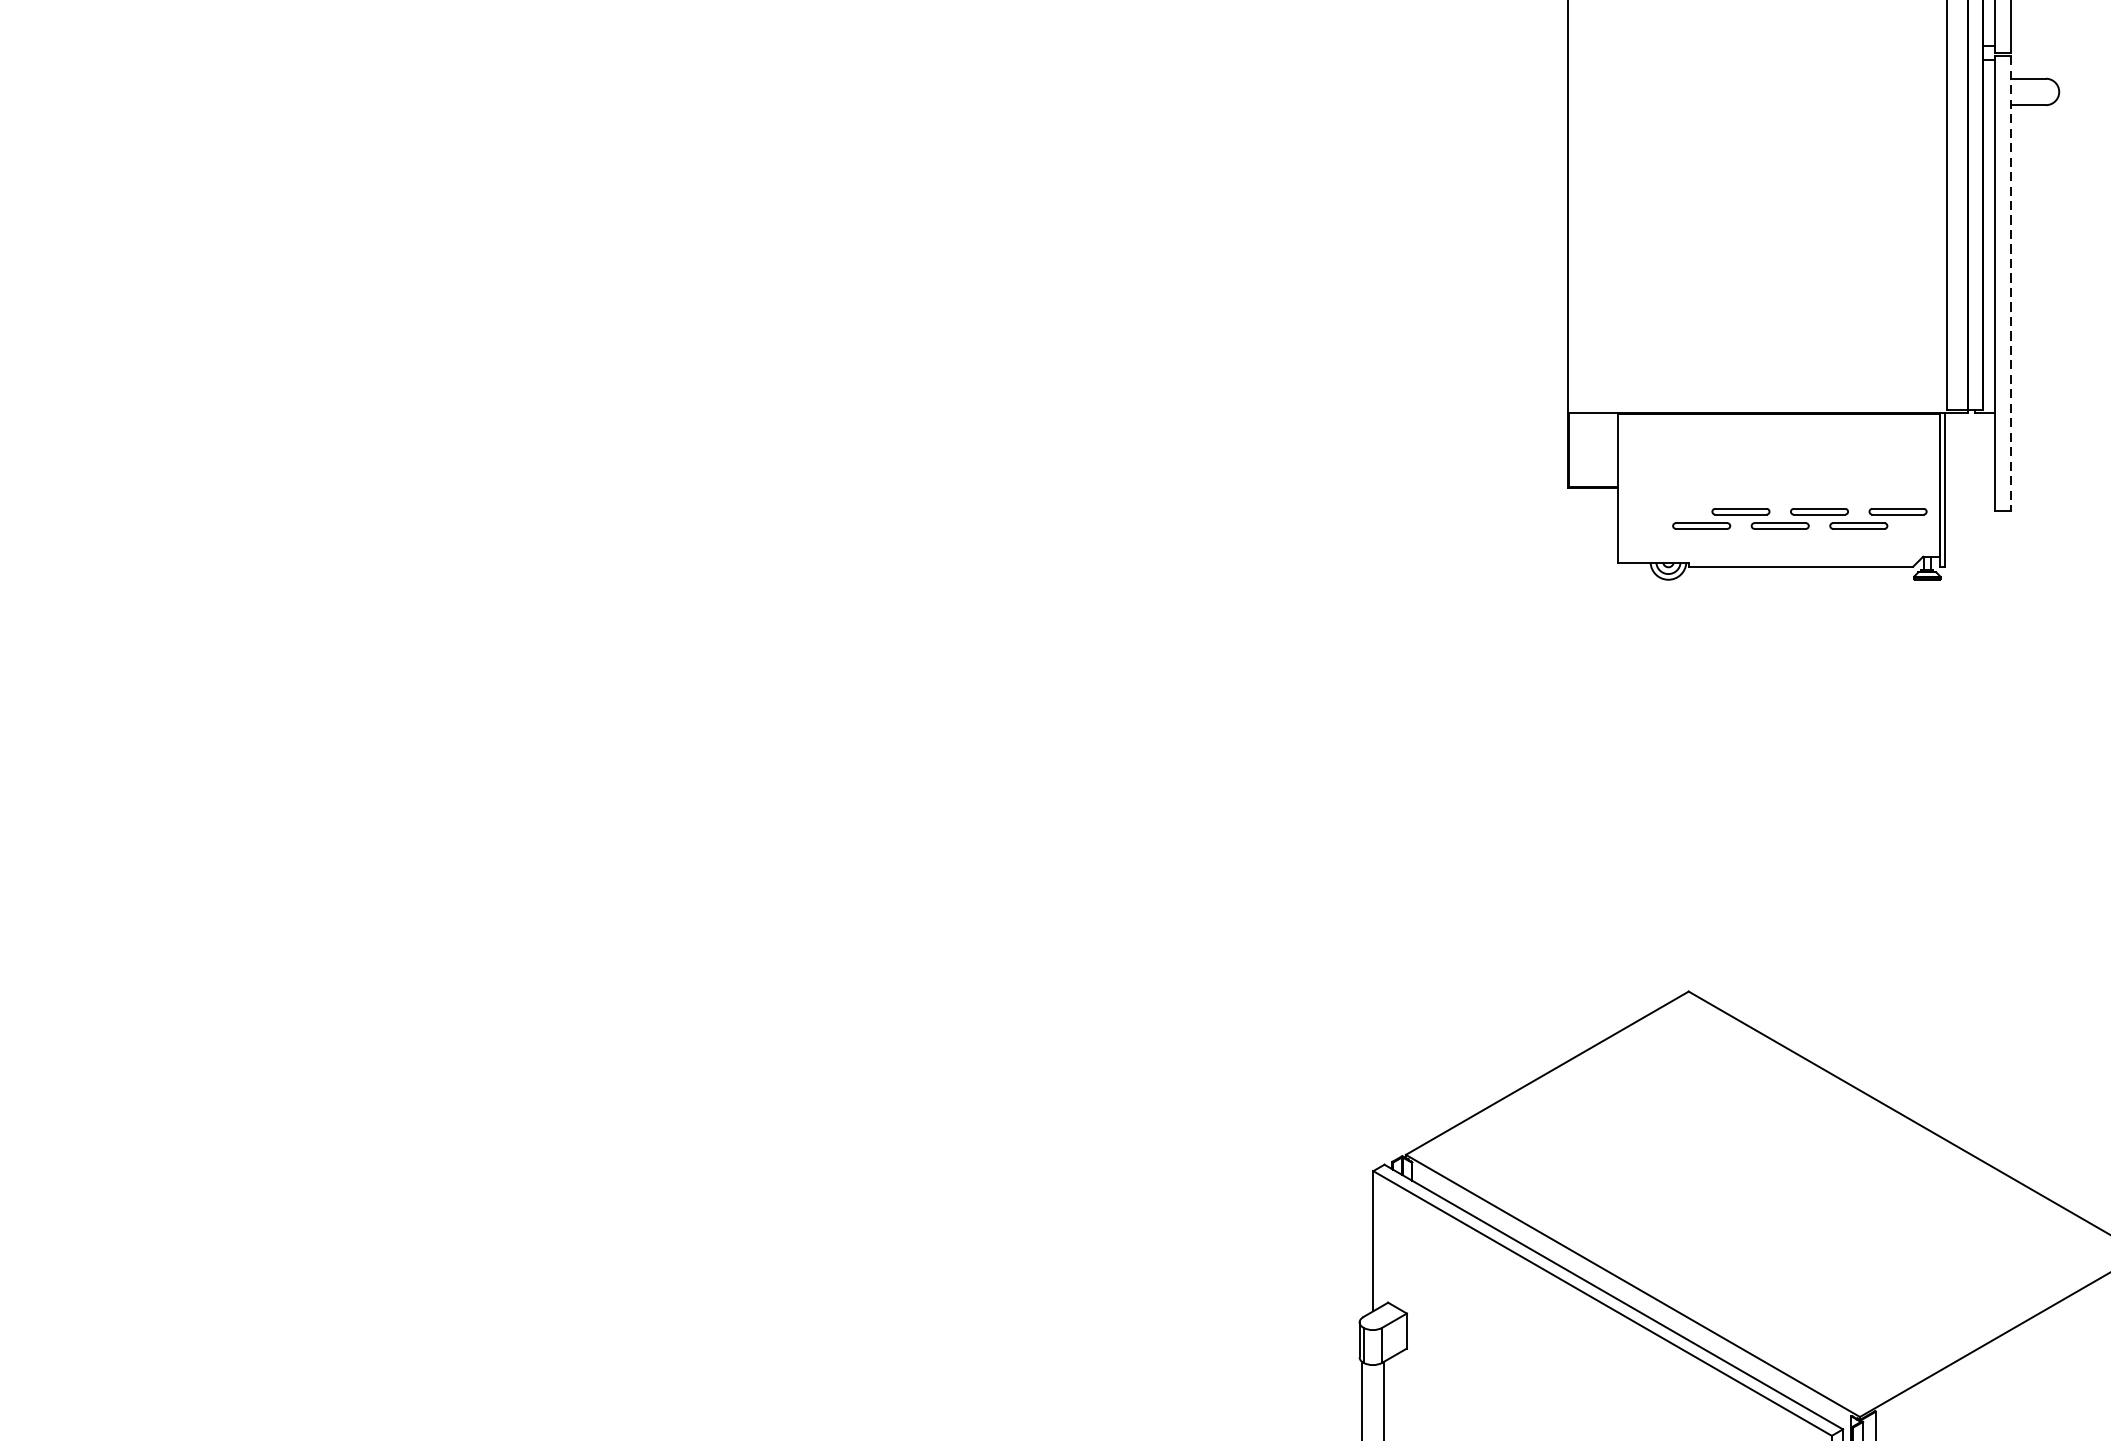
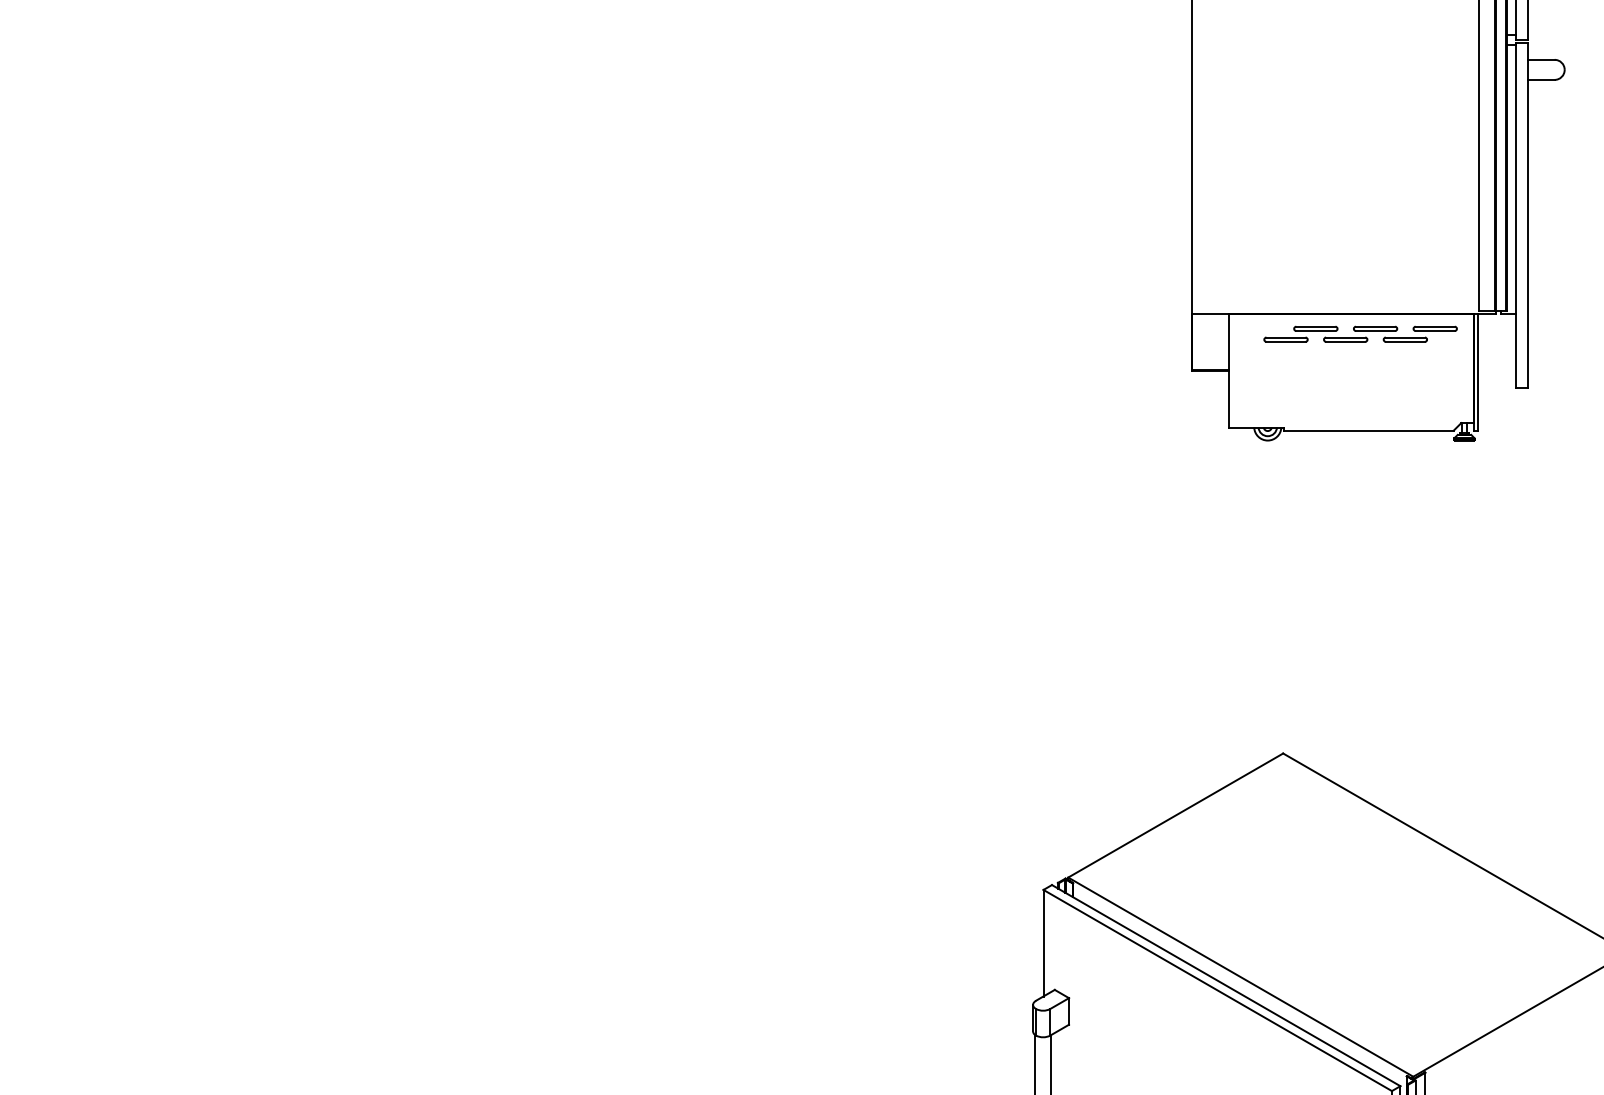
line: (2011, 283) -> (1528, 215), dashed -> solid
part: (1799, 517) -> (1360, 333), moved

